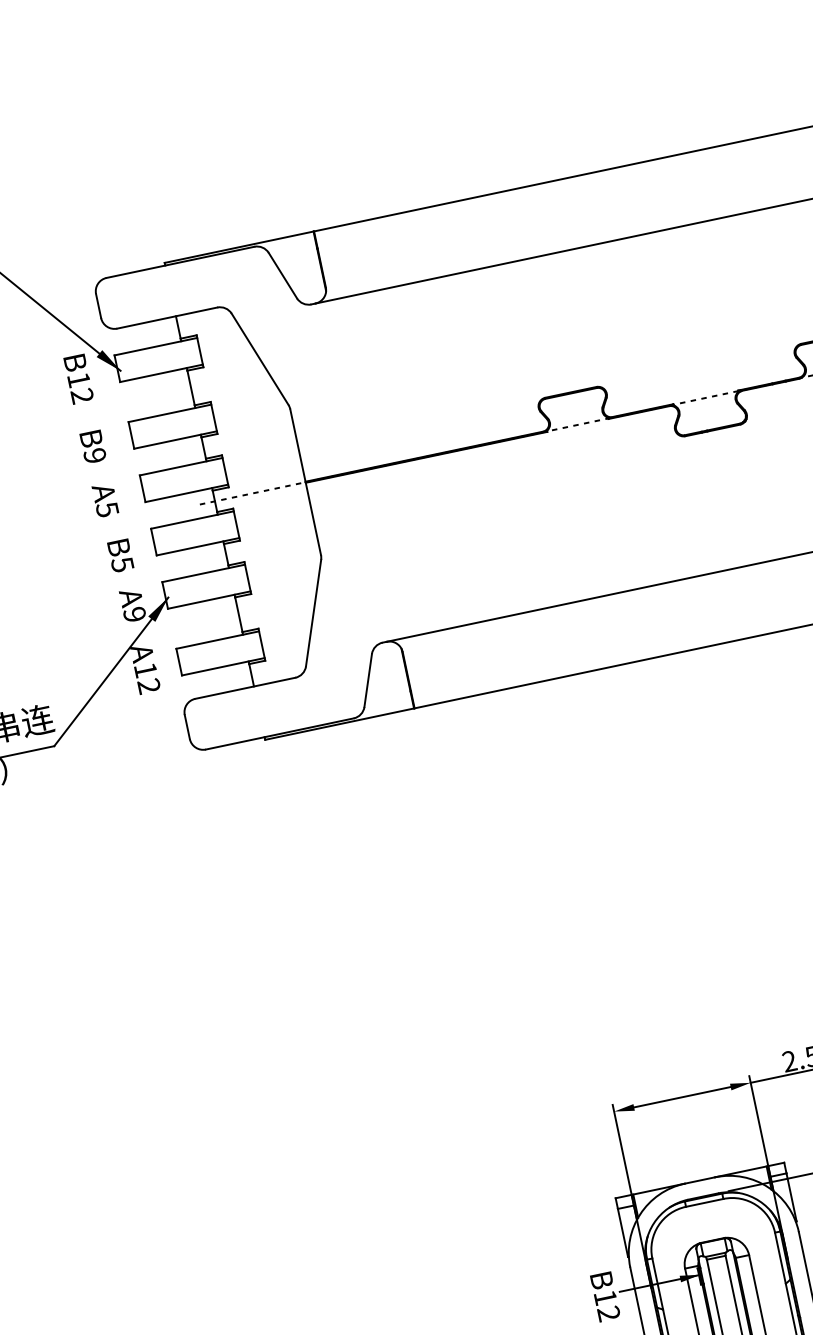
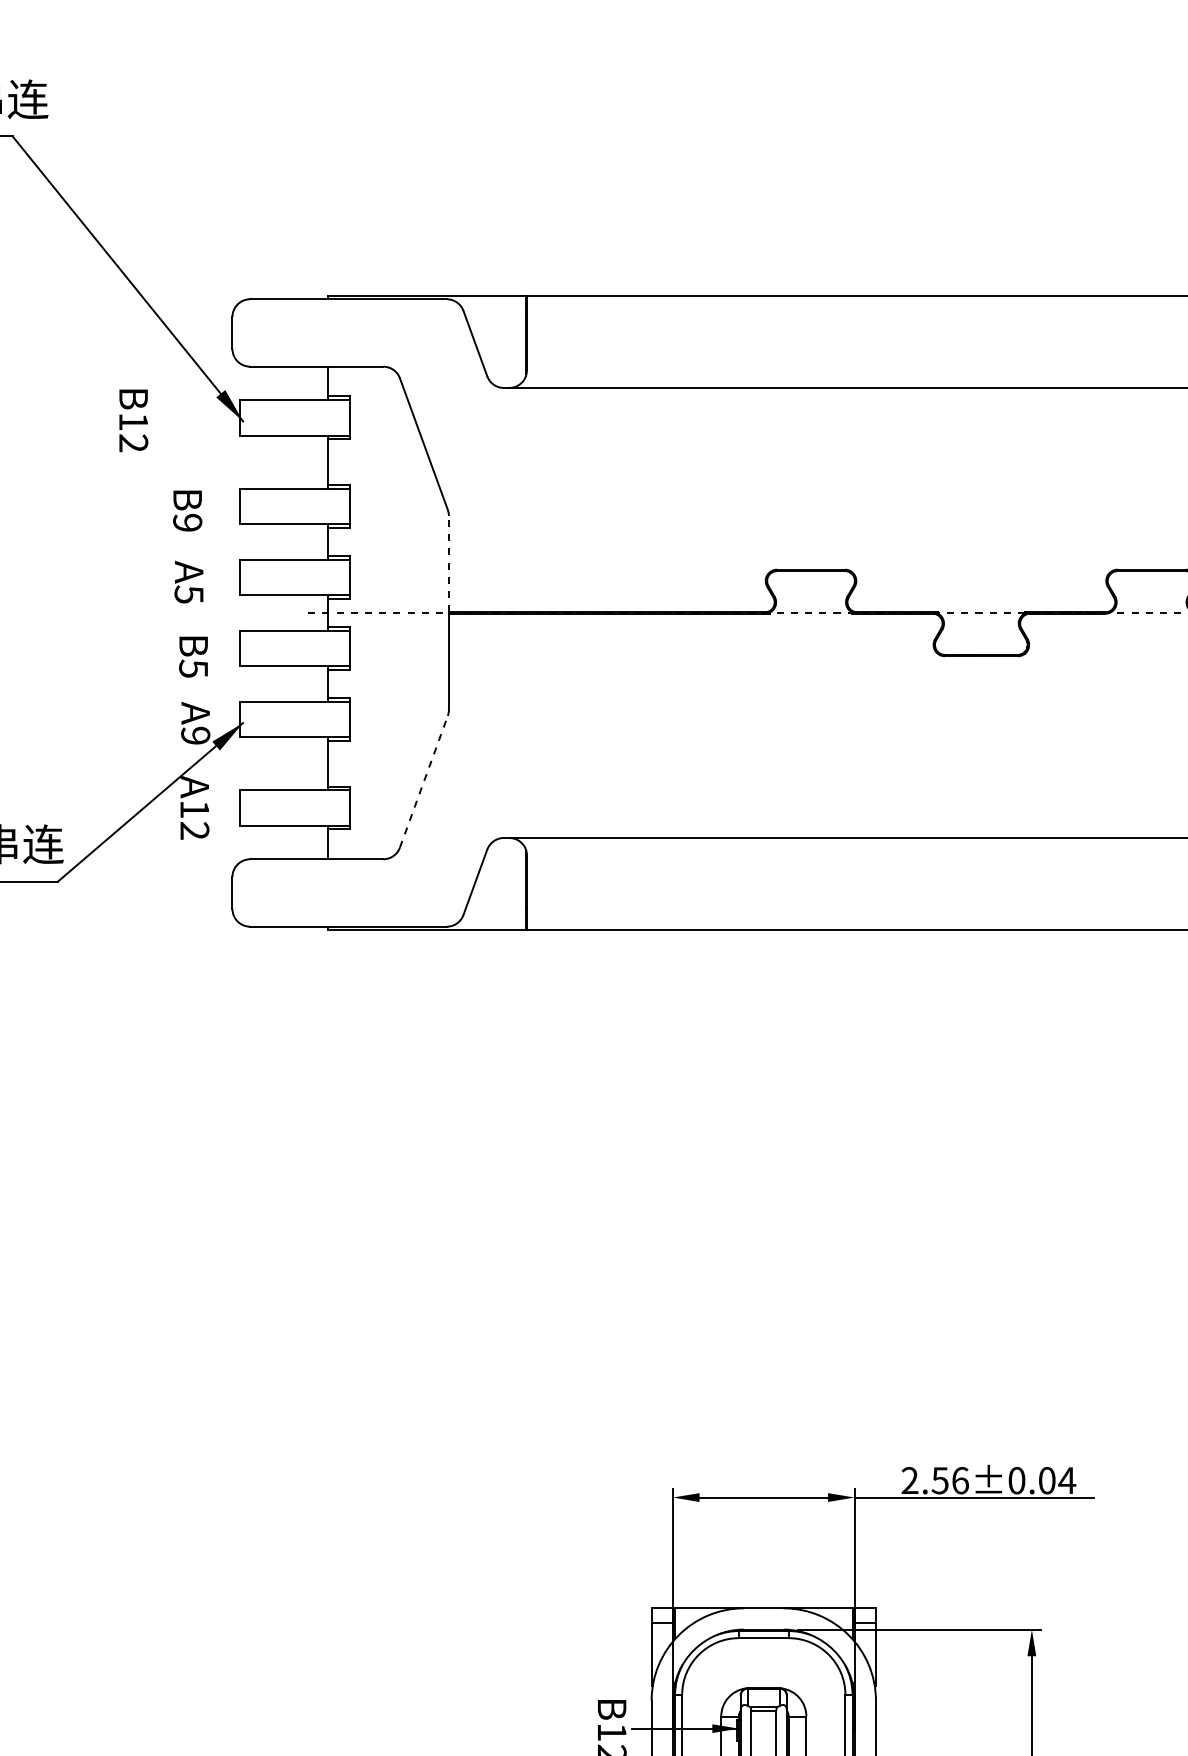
text: (78, 379) -> (133, 420), moved
line: (297, 445) -> (448, 563), solid -> dashed
line: (313, 612) -> (424, 781), solid -> dashed

